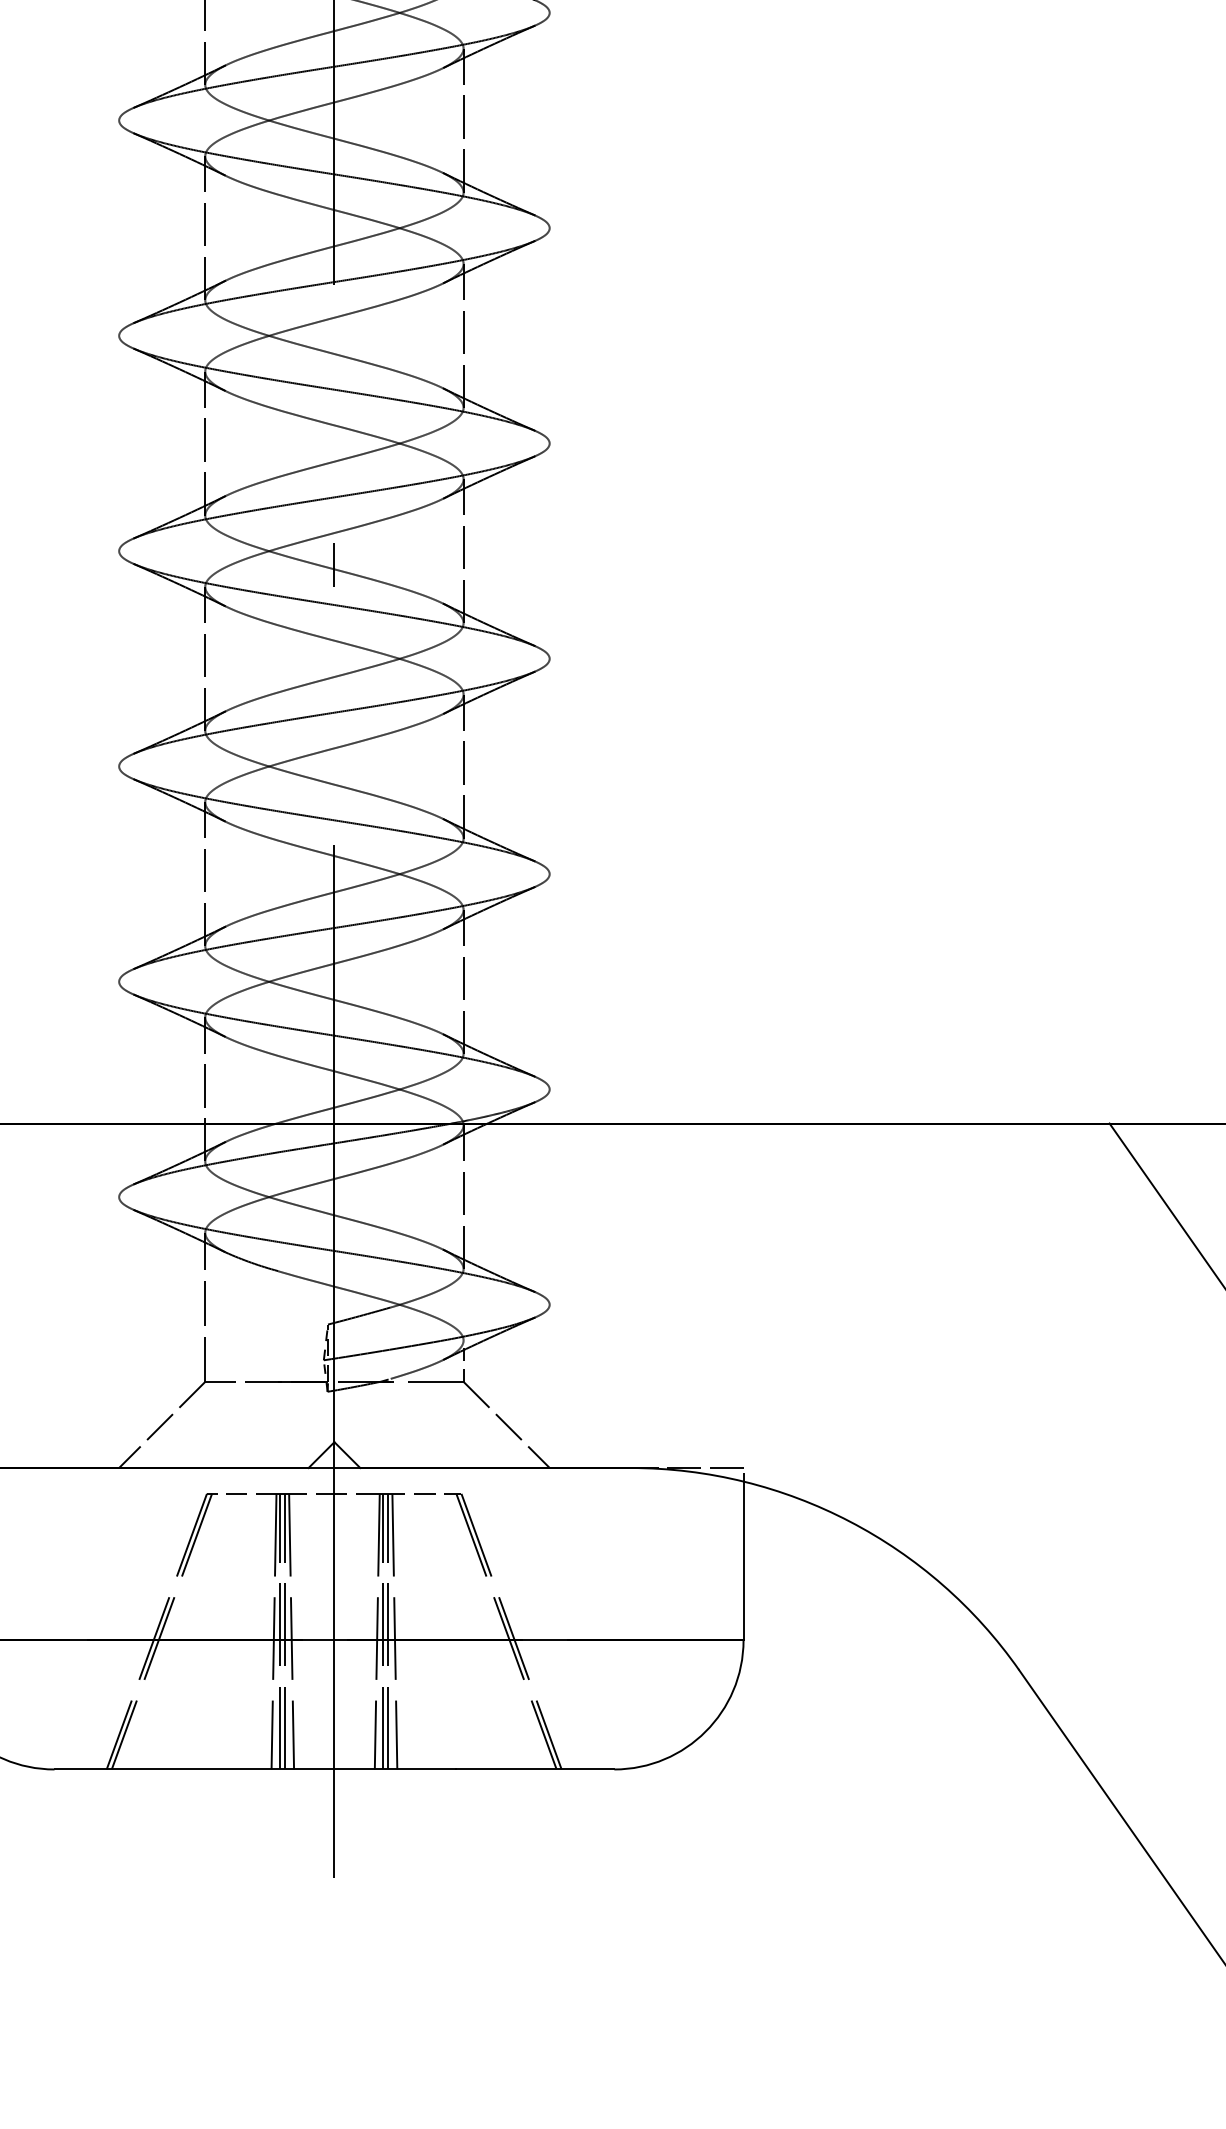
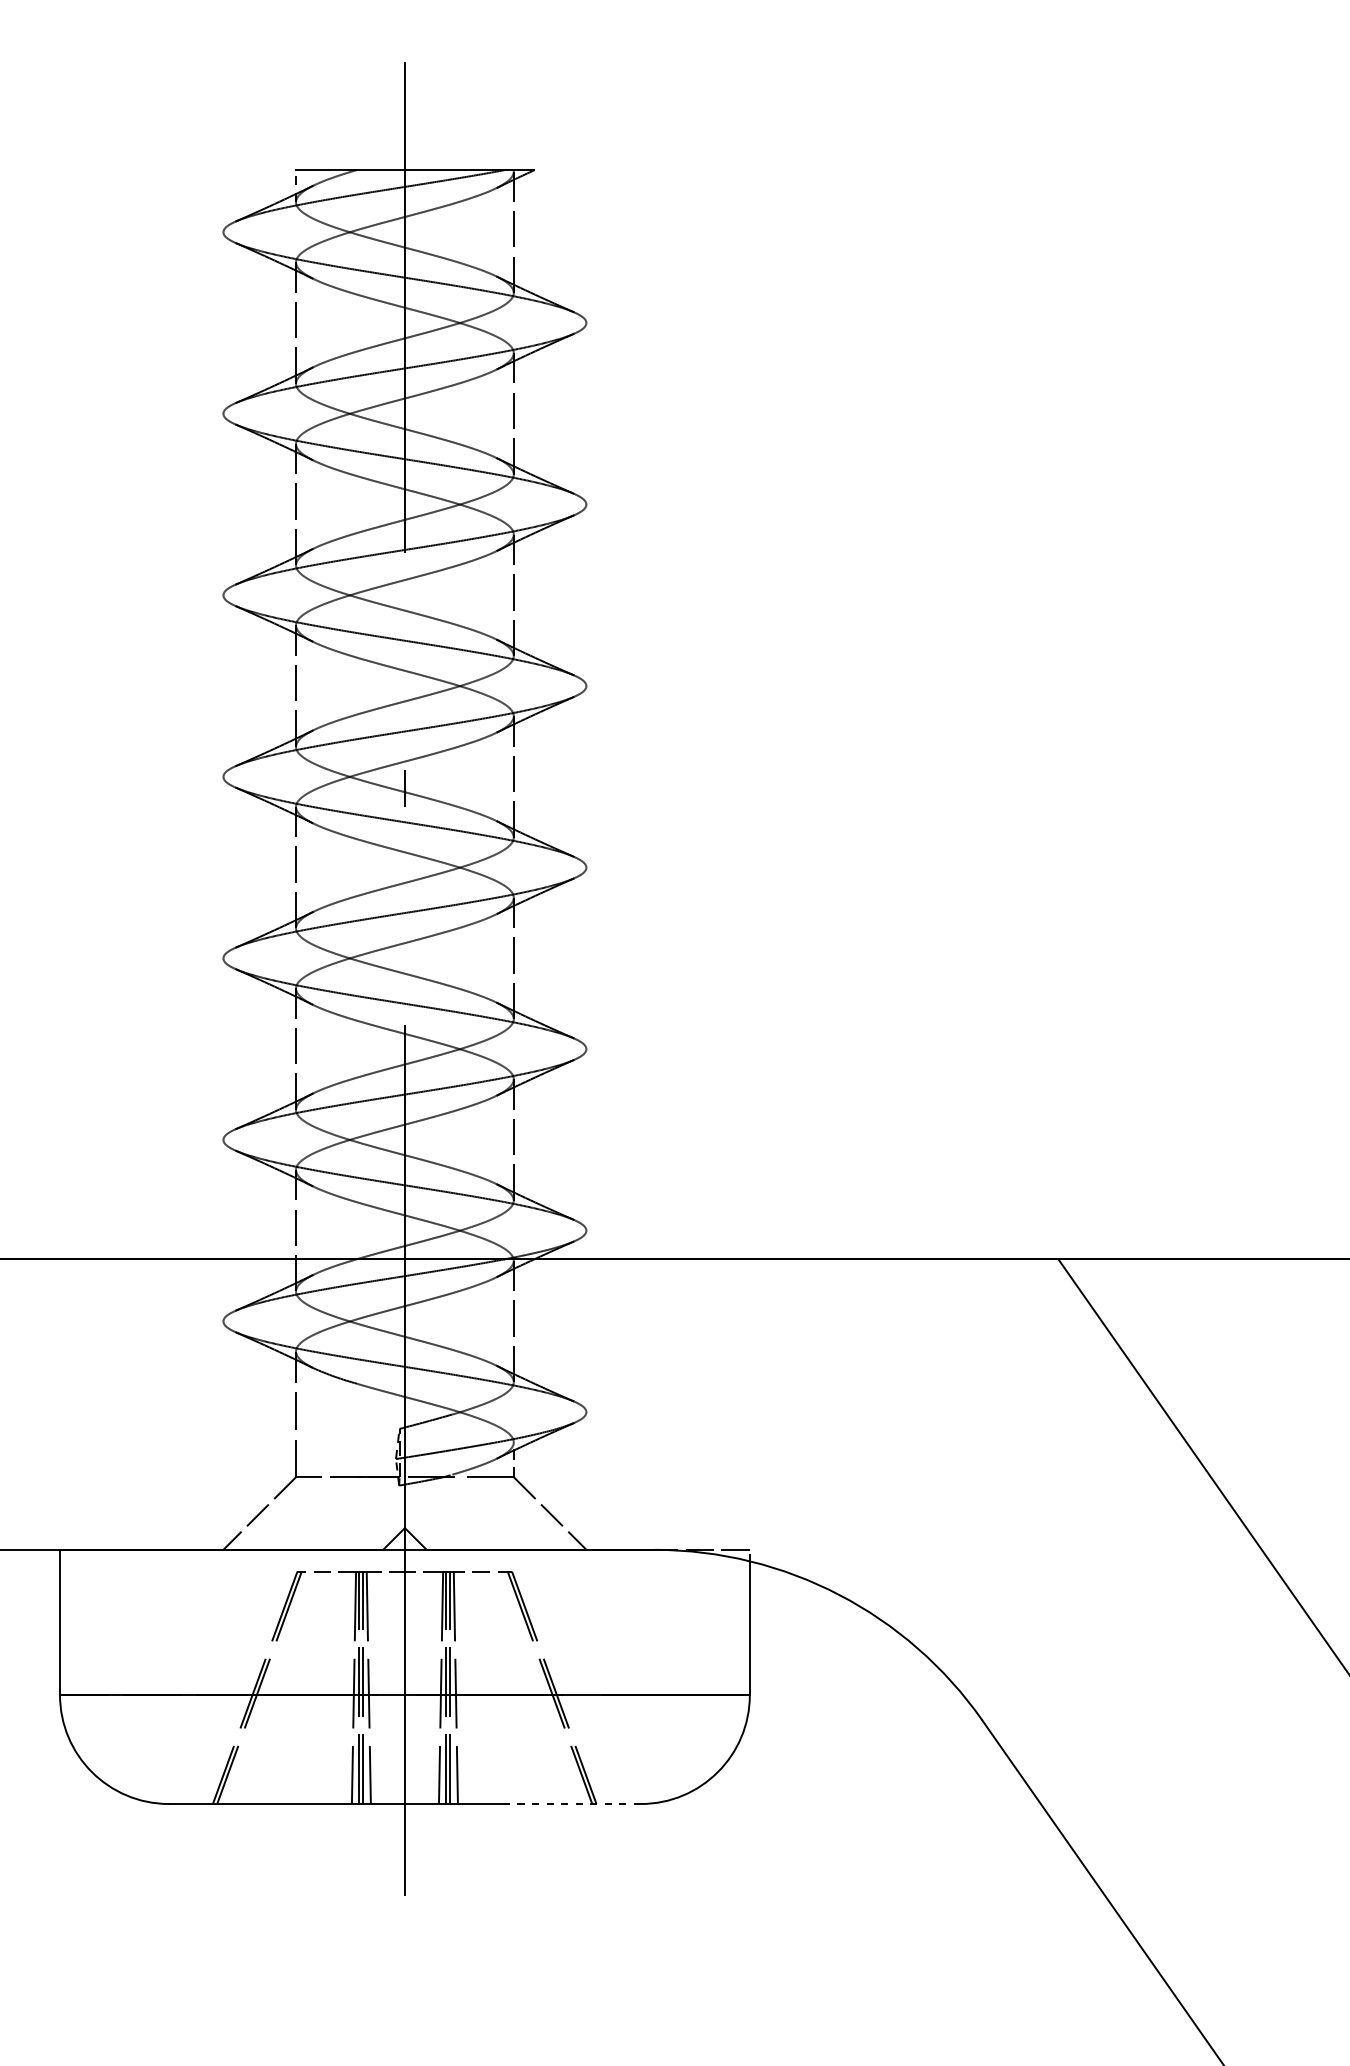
line: (535, 1770) -> (574, 1804), solid -> dashed

